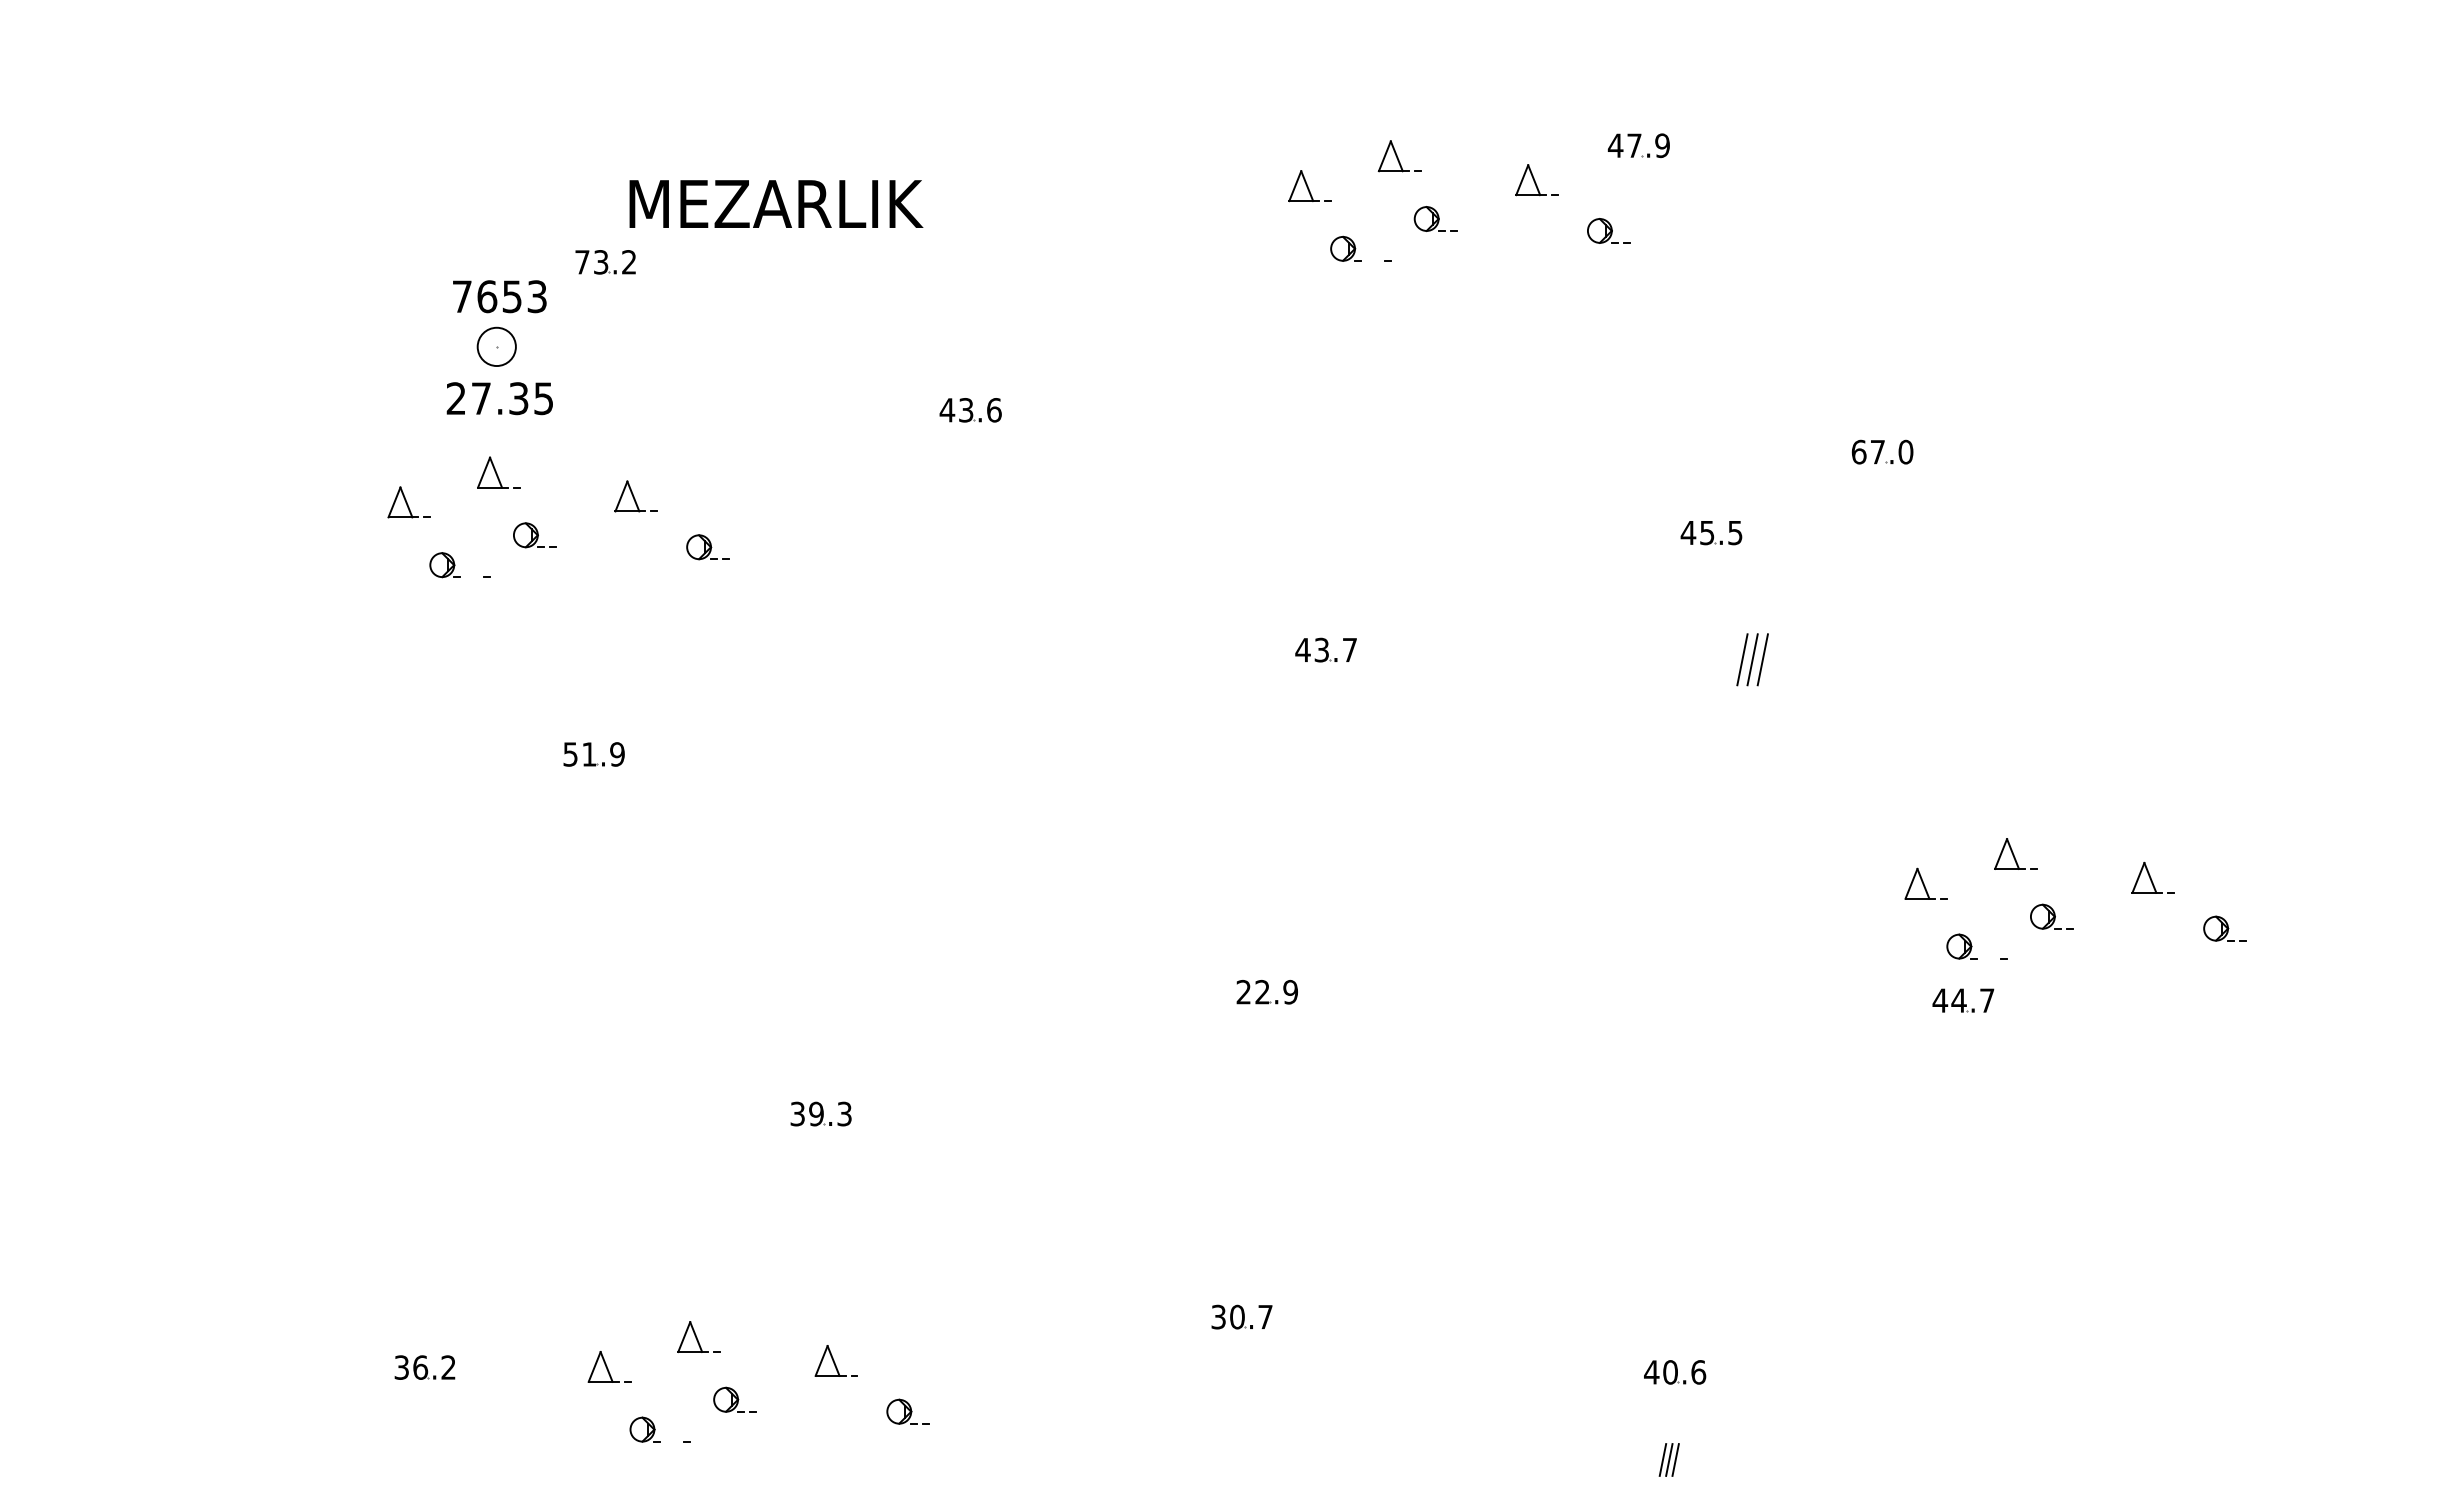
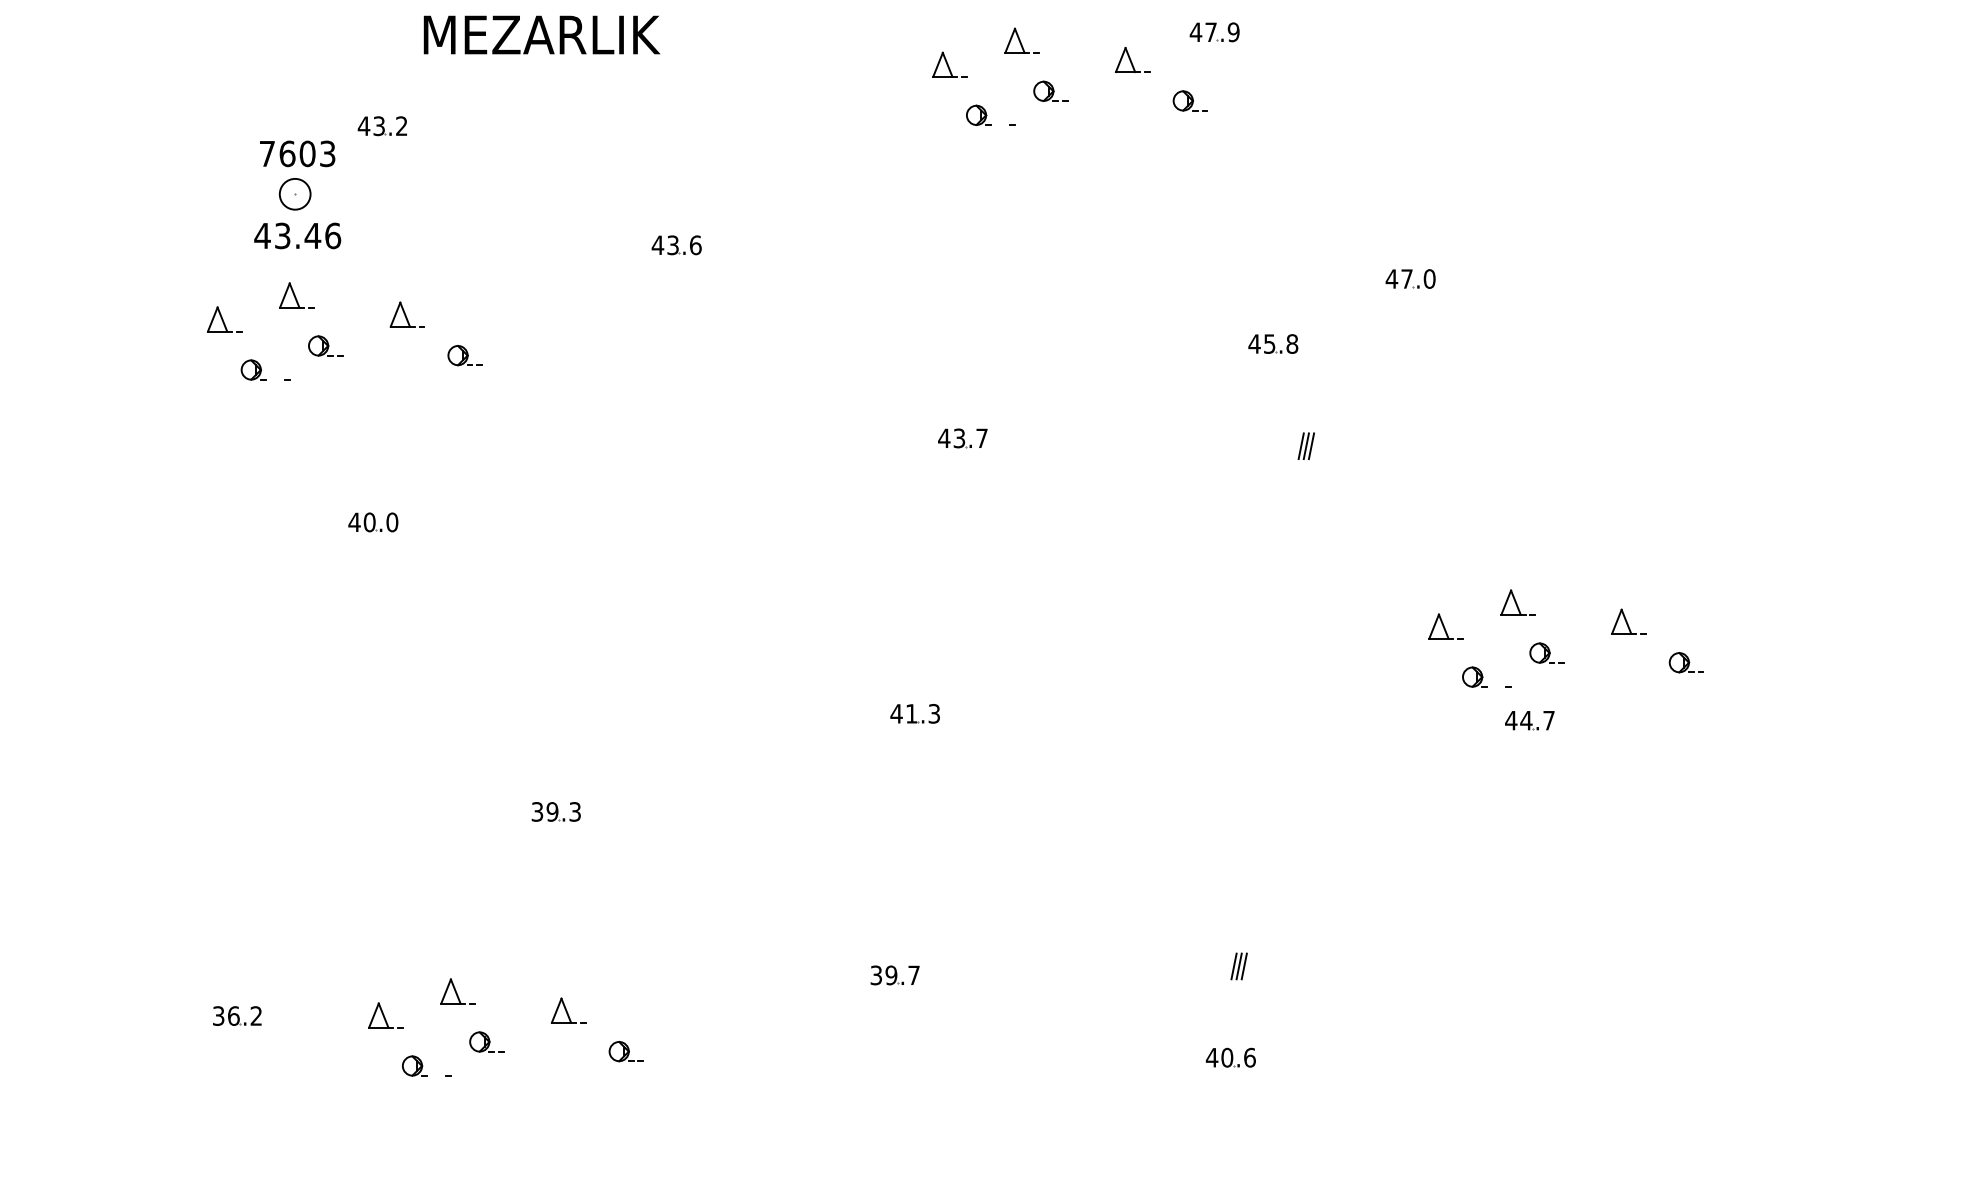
text: (776, 203) -> (542, 34), moved
text: (582, 262) -> (364, 126), 73.2 -> 43.2
text: (512, 296) -> (307, 153), 7653 -> 7603
text: (499, 398) -> (297, 235), 27.35 -> 43.46
text: (1858, 451) -> (1391, 278), 67.0 -> 47.0
text: (1735, 532) -> (1292, 343), 45.5 -> 45.8
part: (1752, 659) -> (1306, 445), size x0.62
text: (593, 754) -> (373, 522), 51.9 -> 40.0
text: (1266, 991) -> (914, 713), 22.9 -> 41.3
part: (1963, 1000) -> (1529, 720), moved
text: (1237, 1317) -> (891, 975), 30.7 -> 39.7
part: (1675, 1372) -> (1231, 1057), moved
part: (1668, 1459) -> (1238, 966), moved

